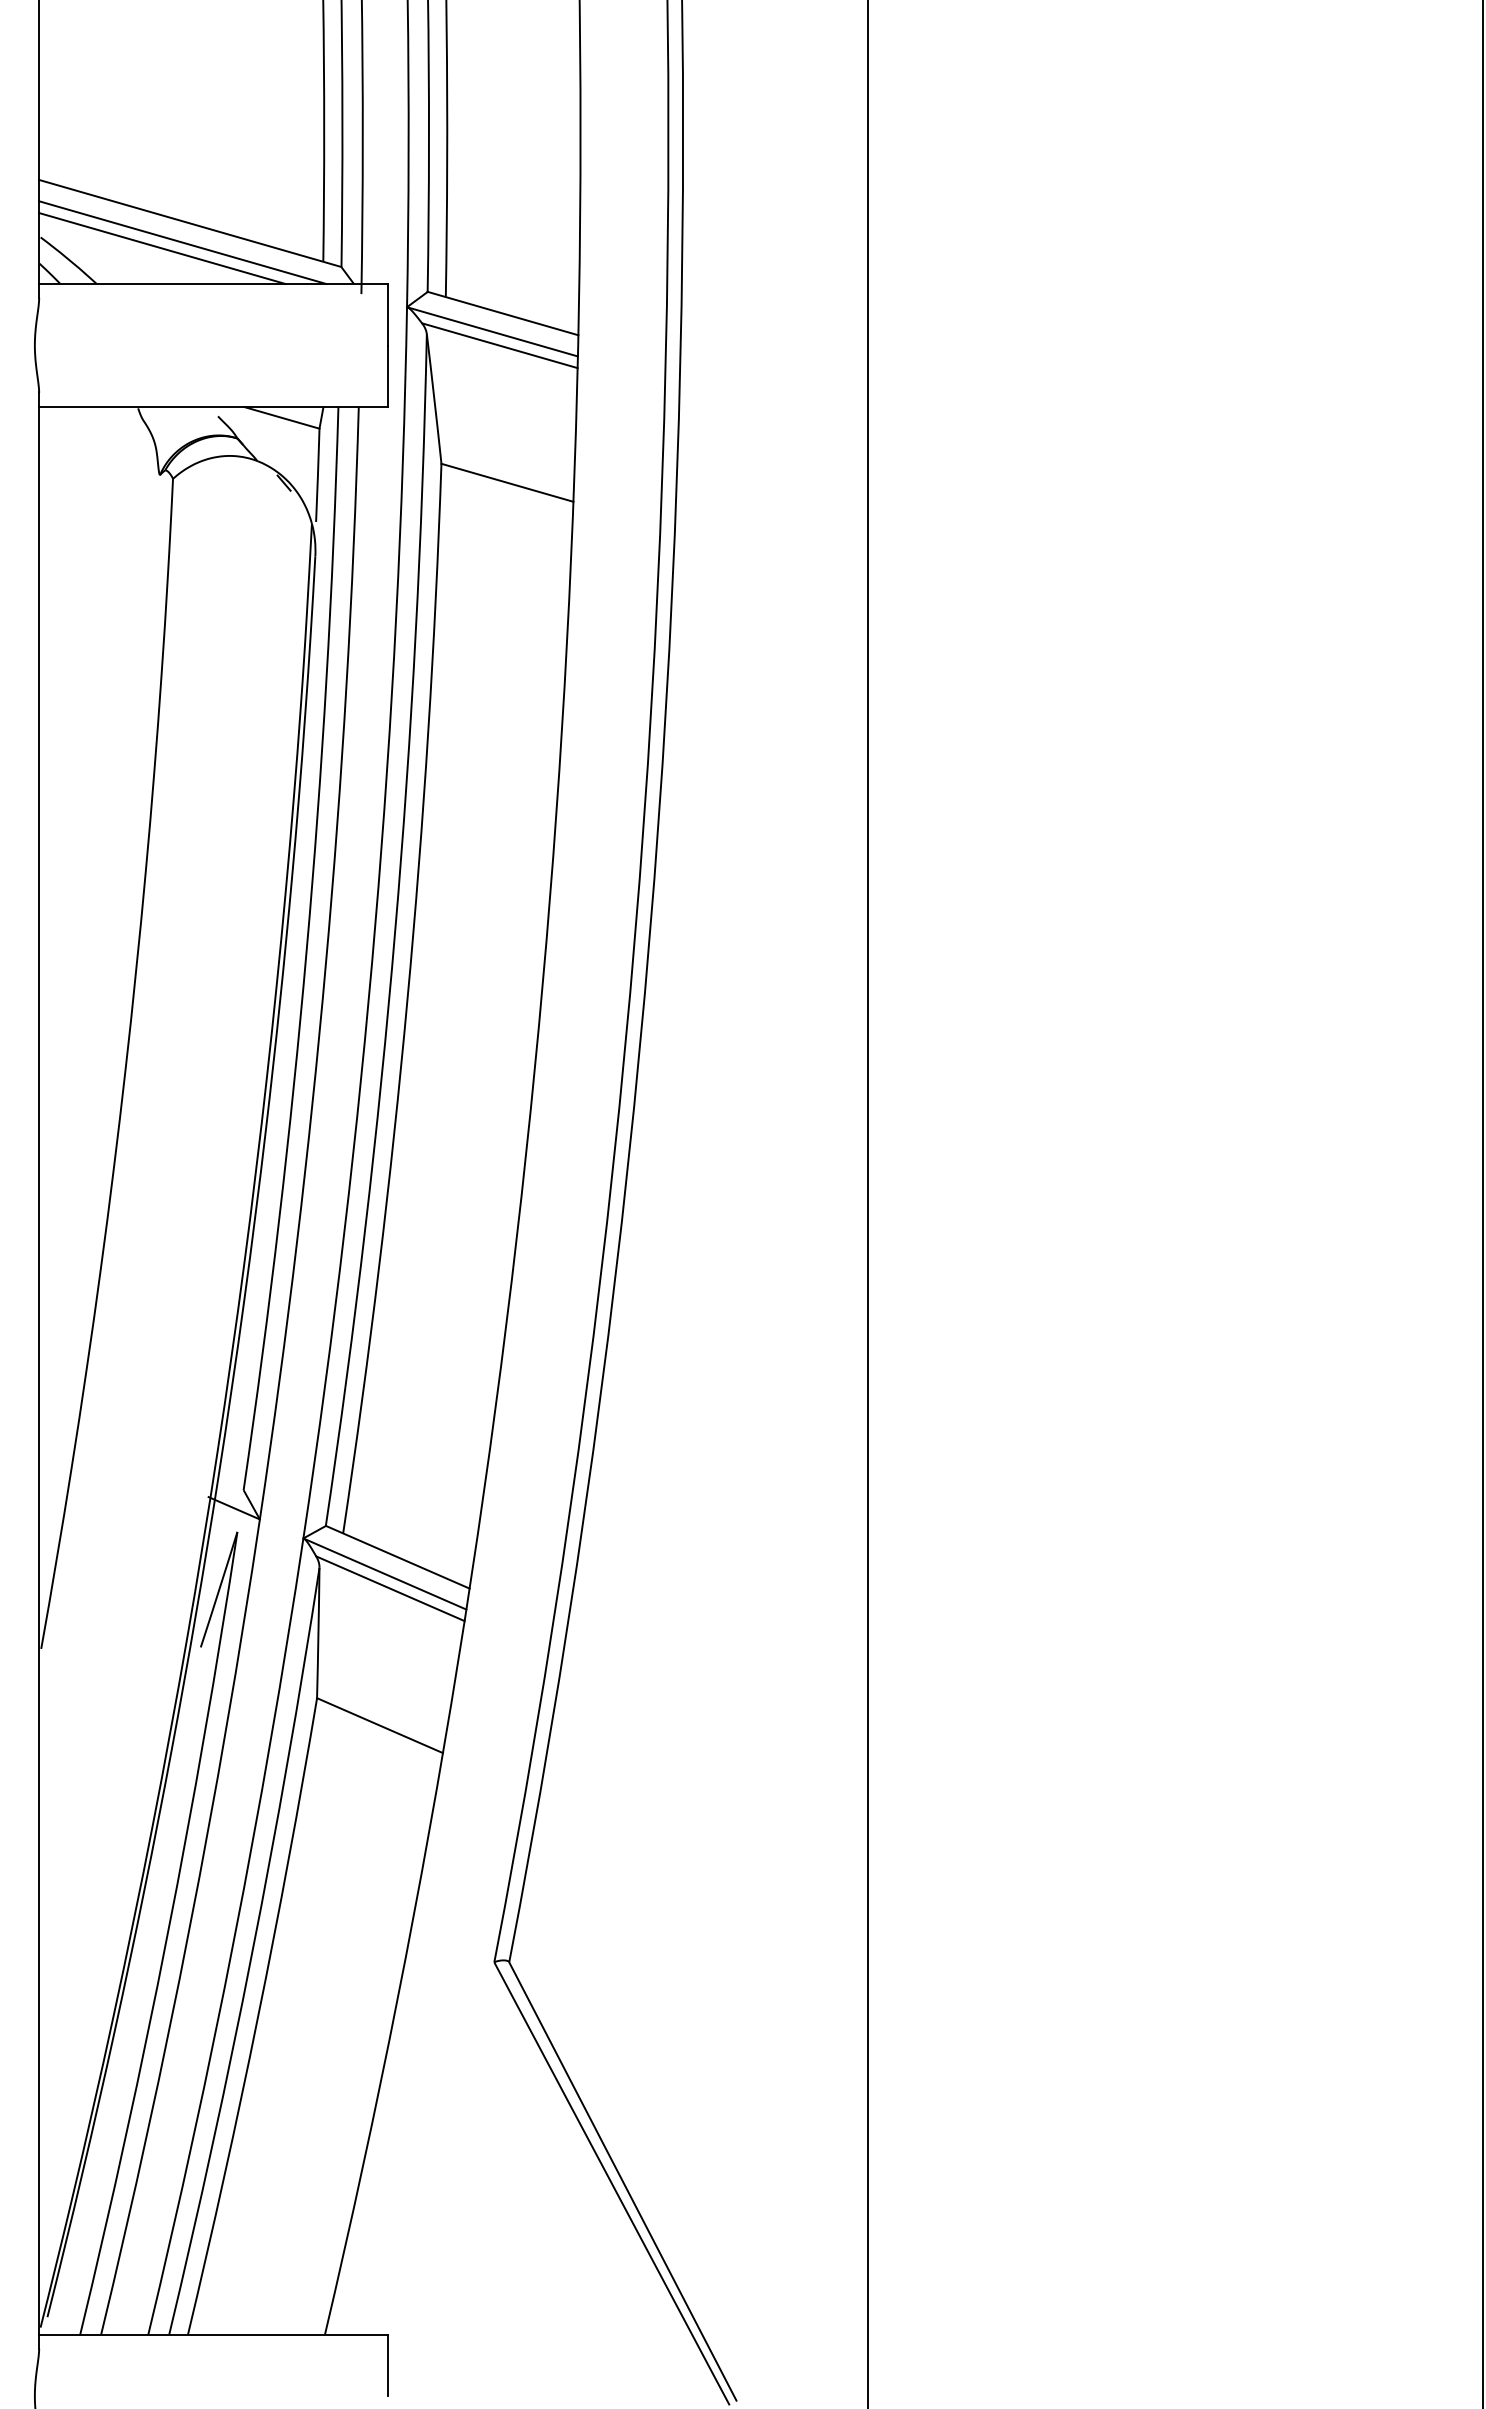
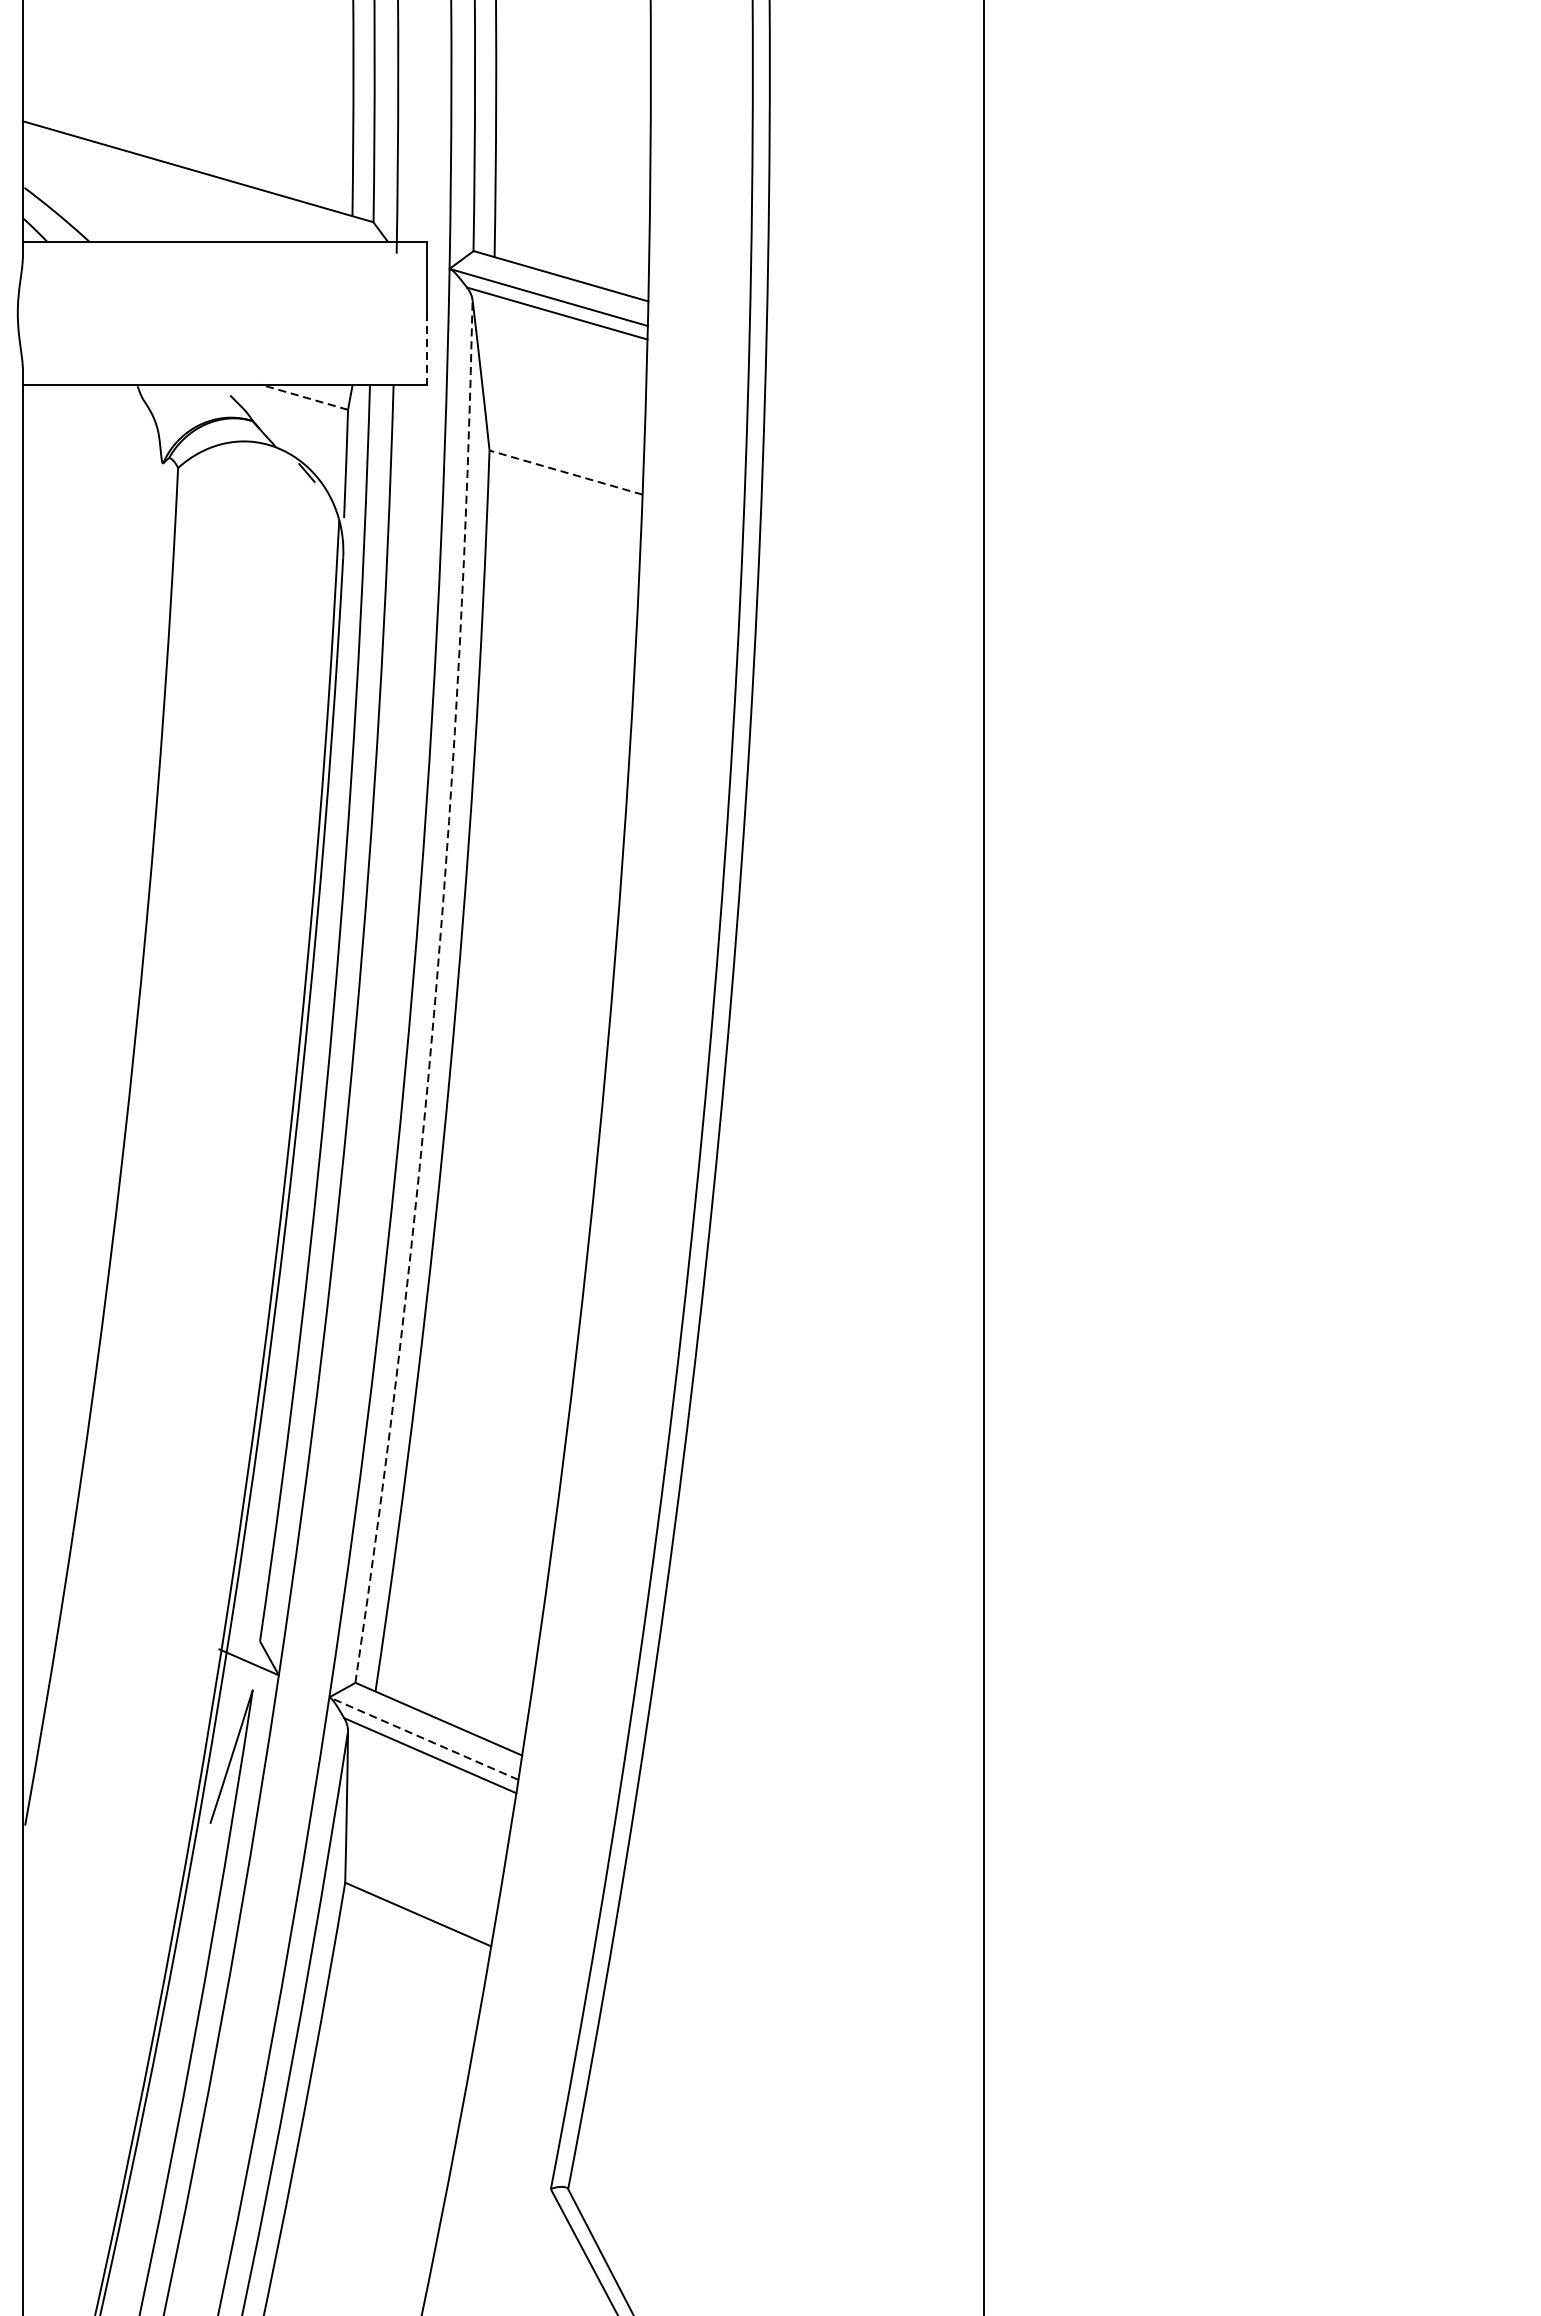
line: (182, 242) -> (189, 193), removed
line: (162, 248) -> (165, 200), removed
line: (387, 376) -> (426, 349), solid -> dashed
line: (281, 417) -> (303, 396), solid -> dashed
line: (507, 482) -> (566, 472), solid -> dashed
arc: (395, 931) -> (436, 993), solid -> dashed
line: (384, 1574) -> (423, 1739), solid -> dashed

